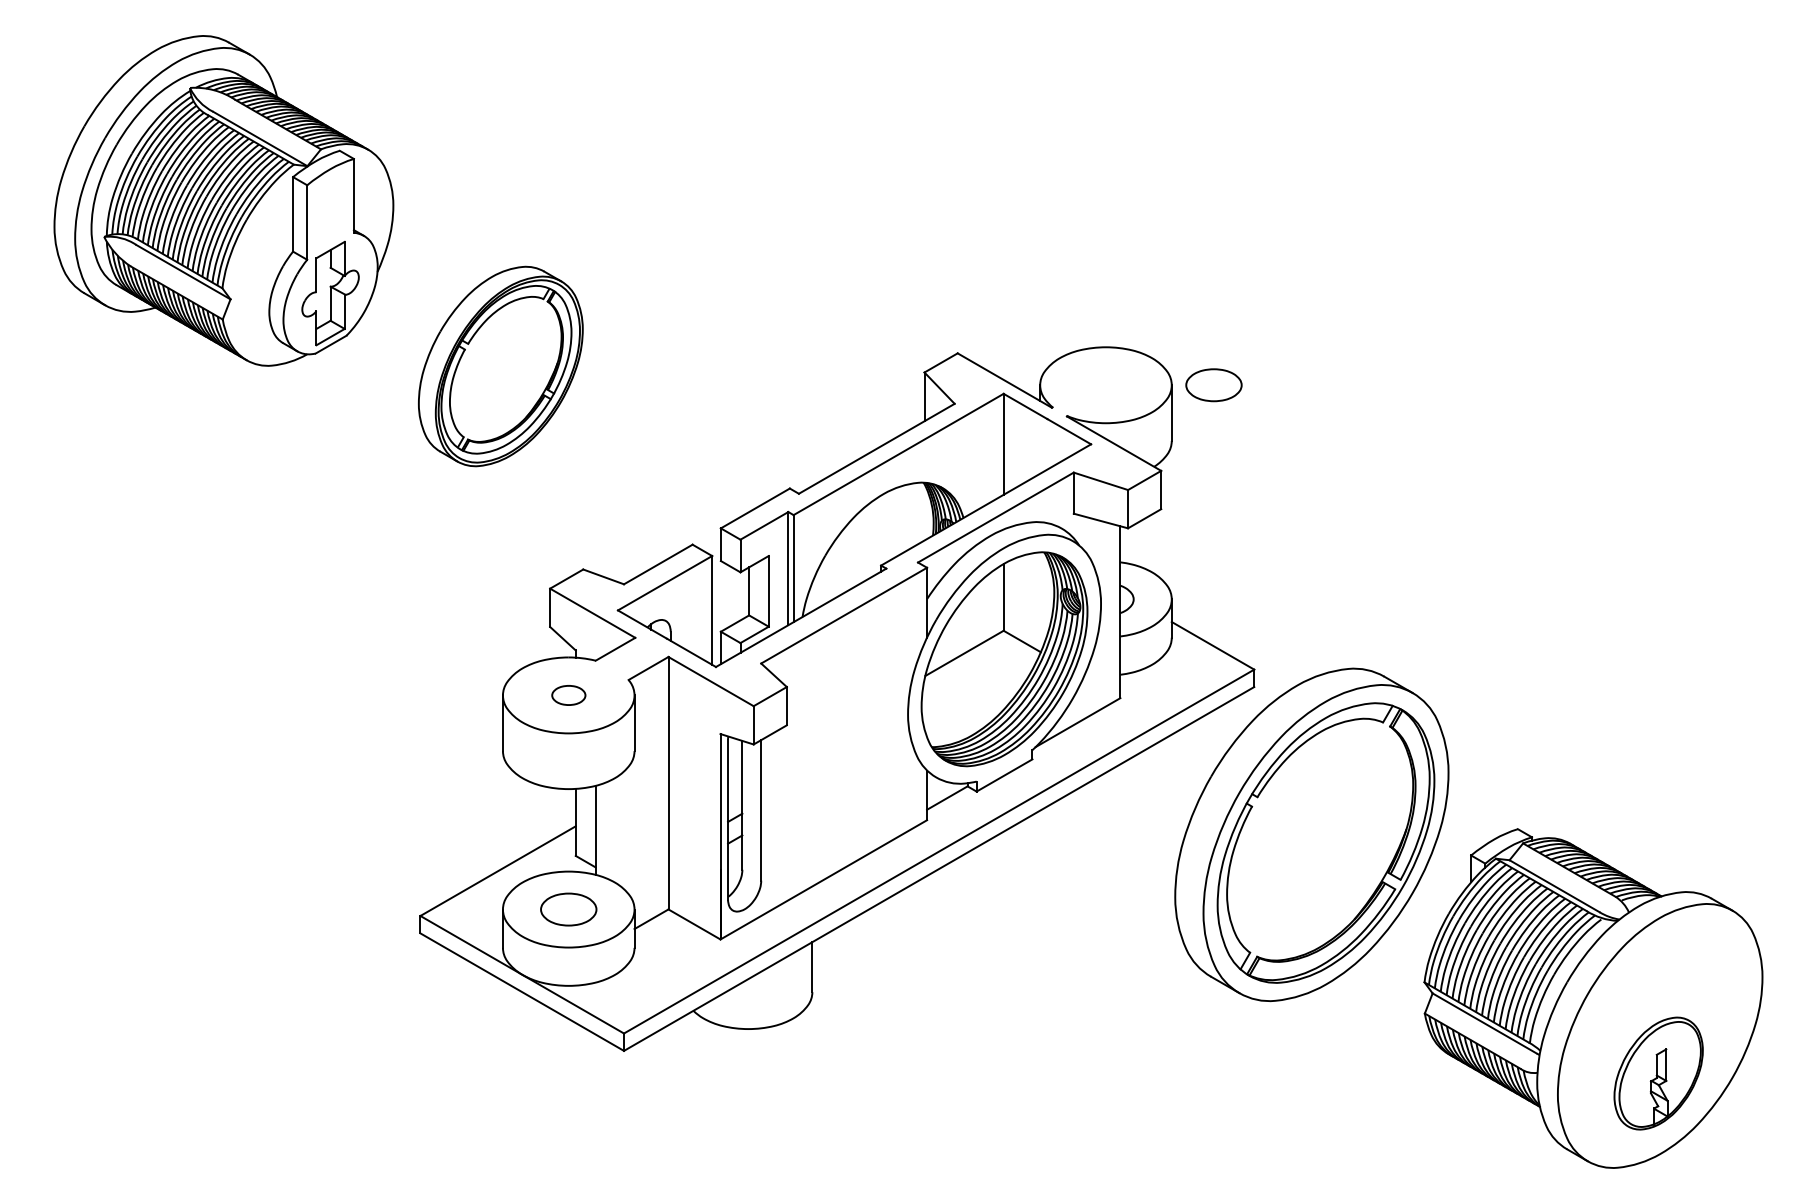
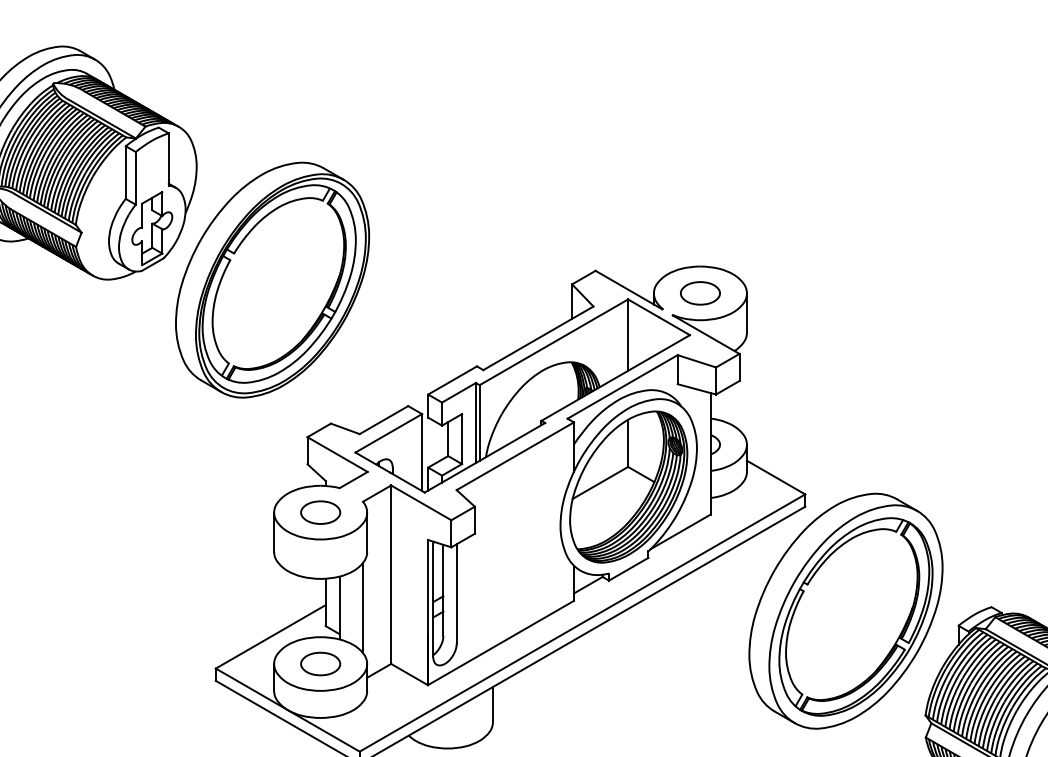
part: (500, 366) -> (272, 280), size x1.67
part: (1213, 385) -> (700, 293), moved
part: (568, 695) -> (320, 512), size x1.67
line: (628, 830) -> (362, 608), added

